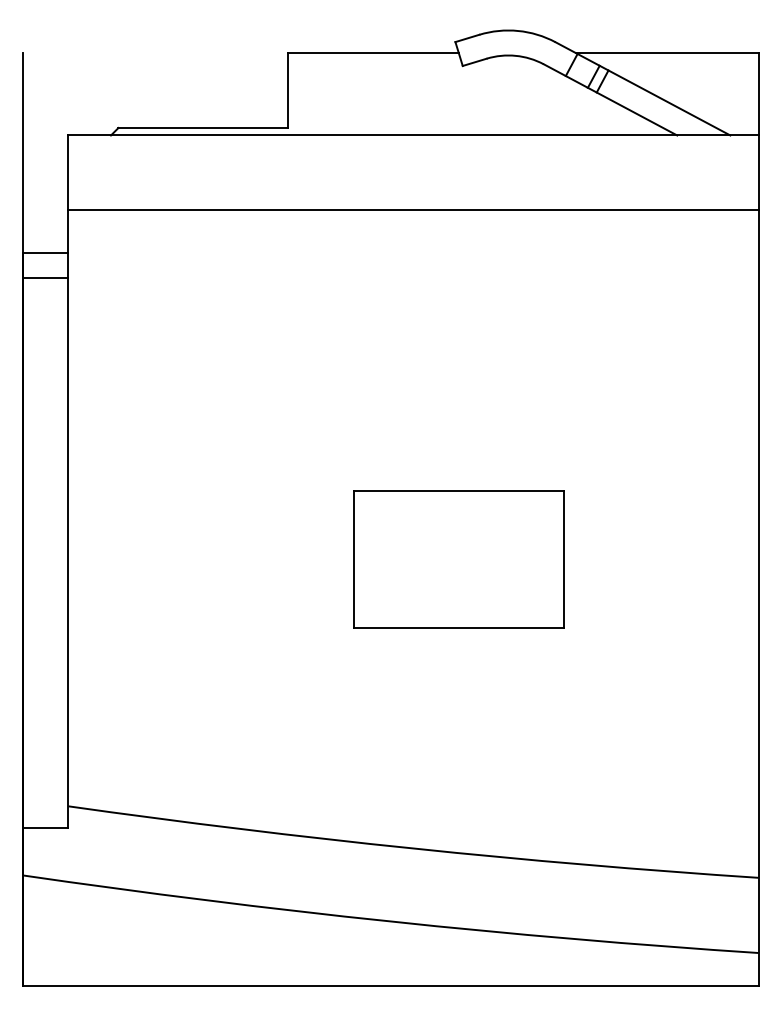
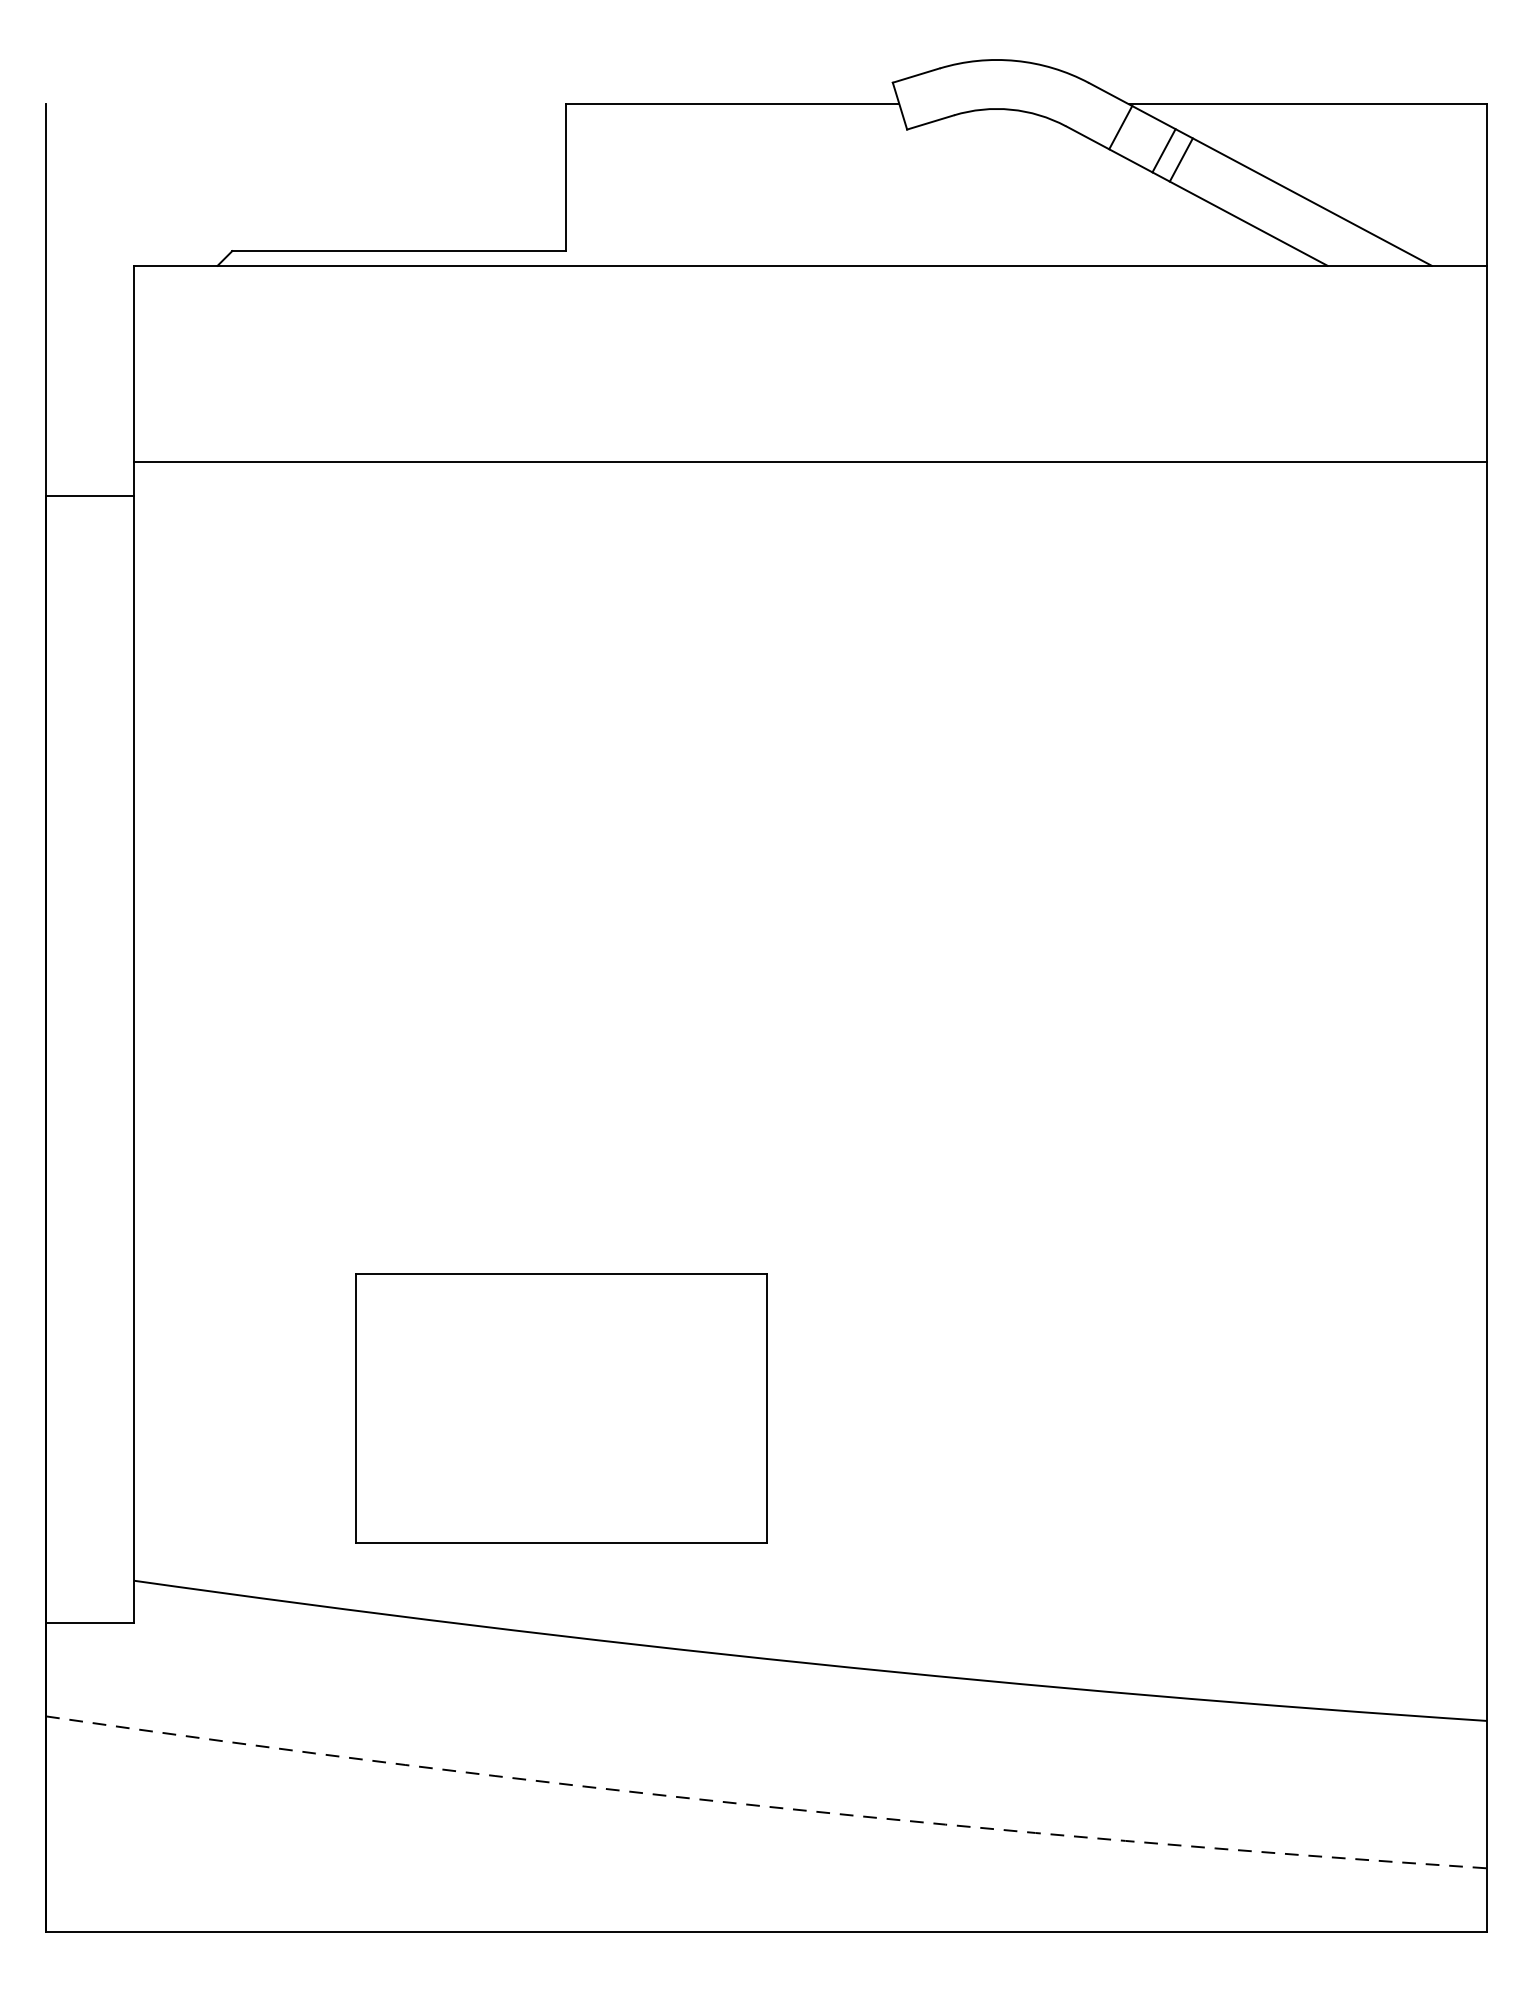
line: (413, 210) -> (810, 461), moved
line: (45, 278) -> (89, 546), removed
part: (458, 559) -> (561, 1408), moved
arc: (390, 921) -> (765, 1806), solid -> dashed

